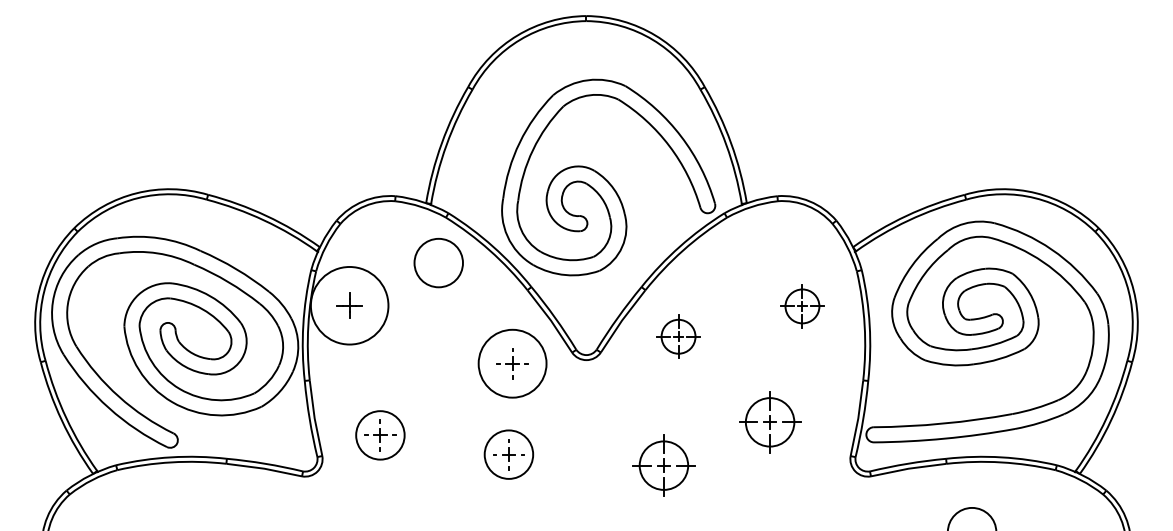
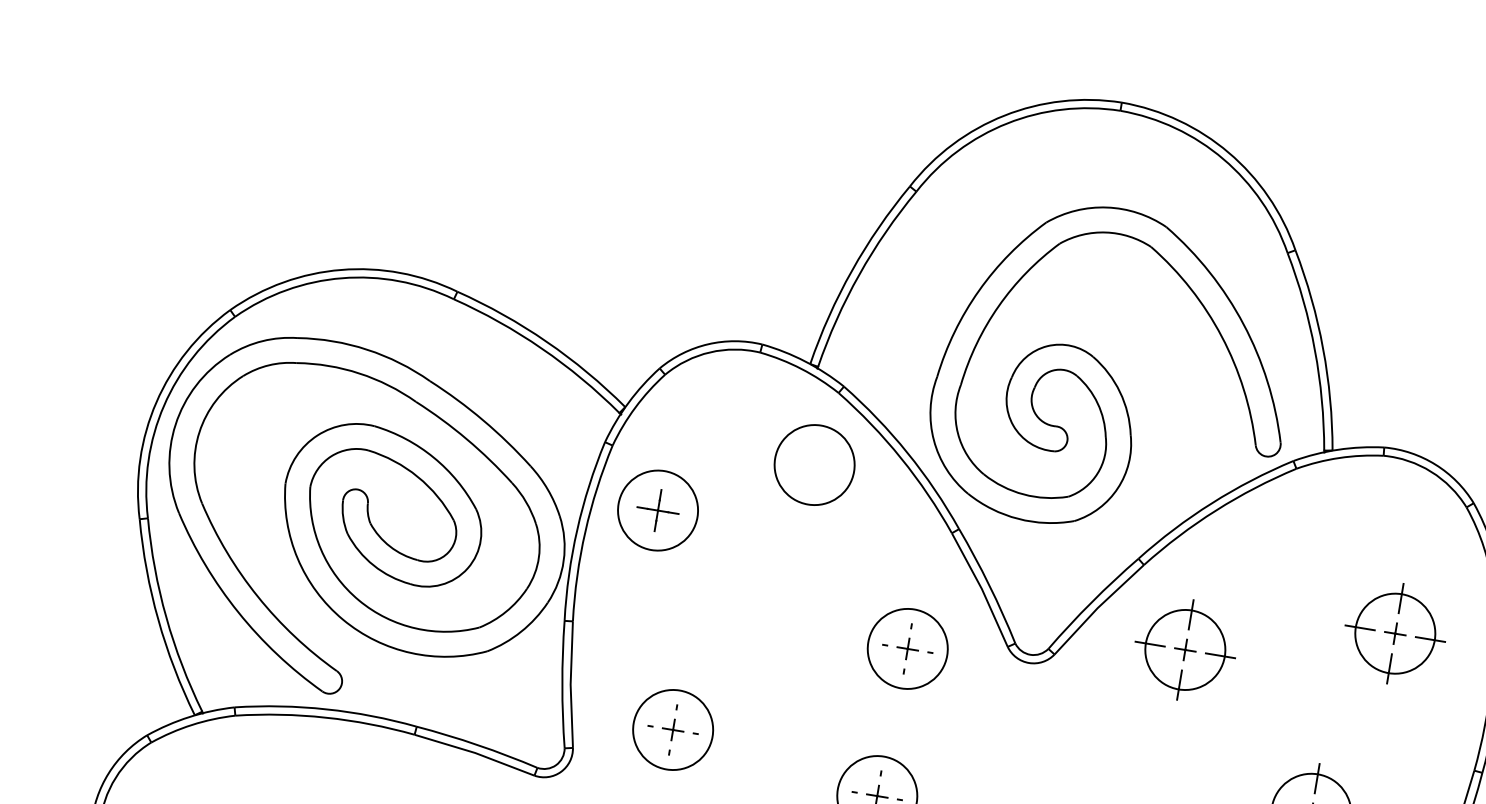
circle: (349, 305) -> (657, 510), size x0.62
part: (802, 306) -> (1395, 633), size x1.43
part: (678, 336) -> (1185, 649), size x1.43
circle: (512, 363) -> (907, 648), size x0.71

